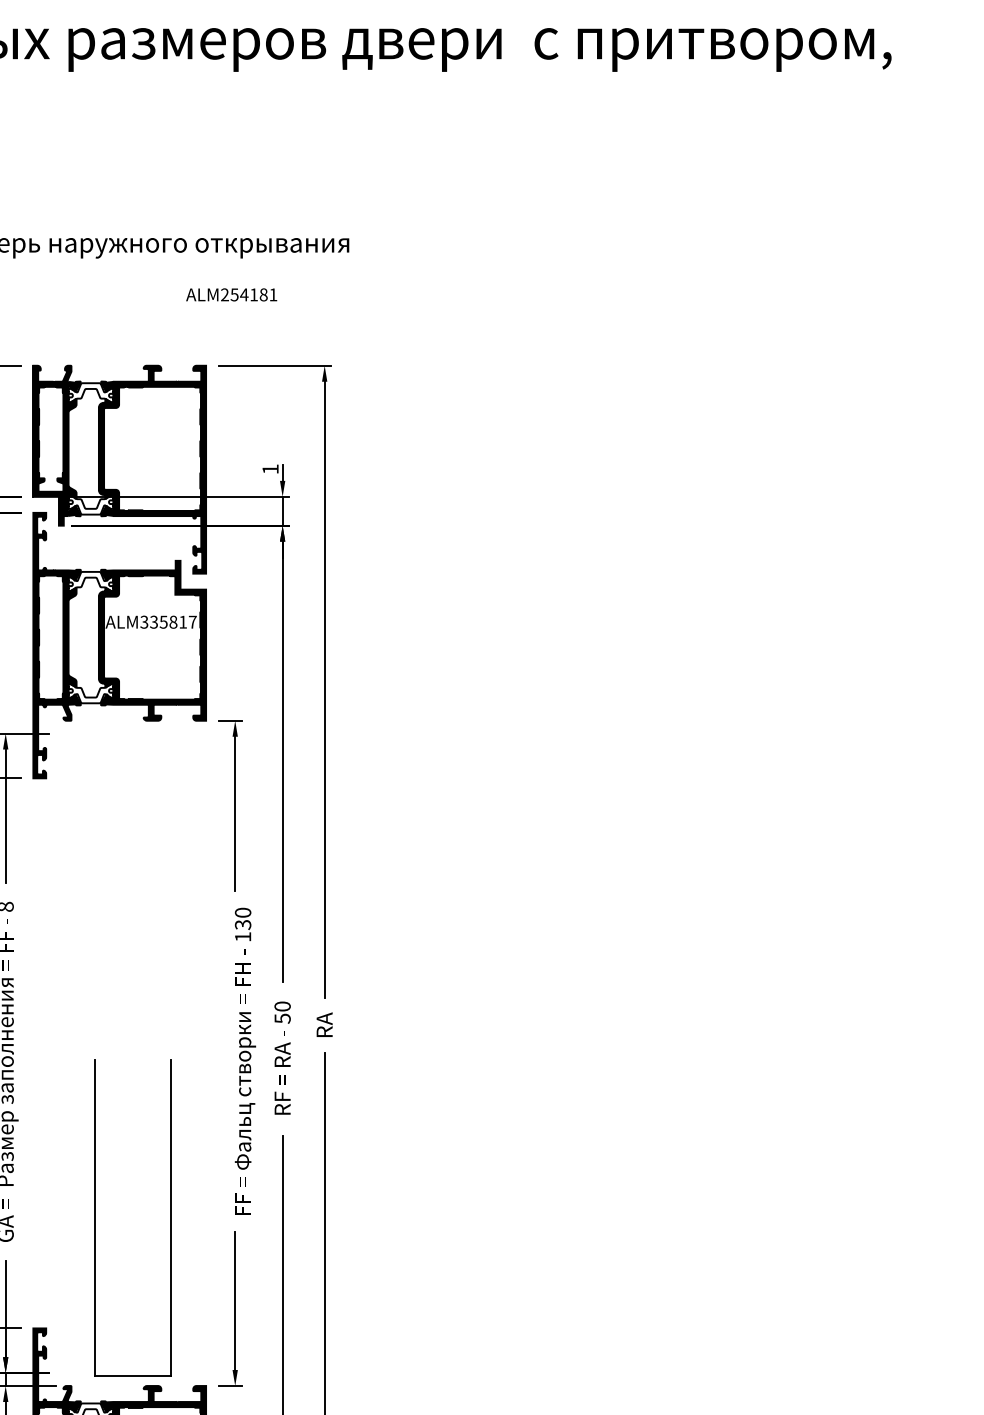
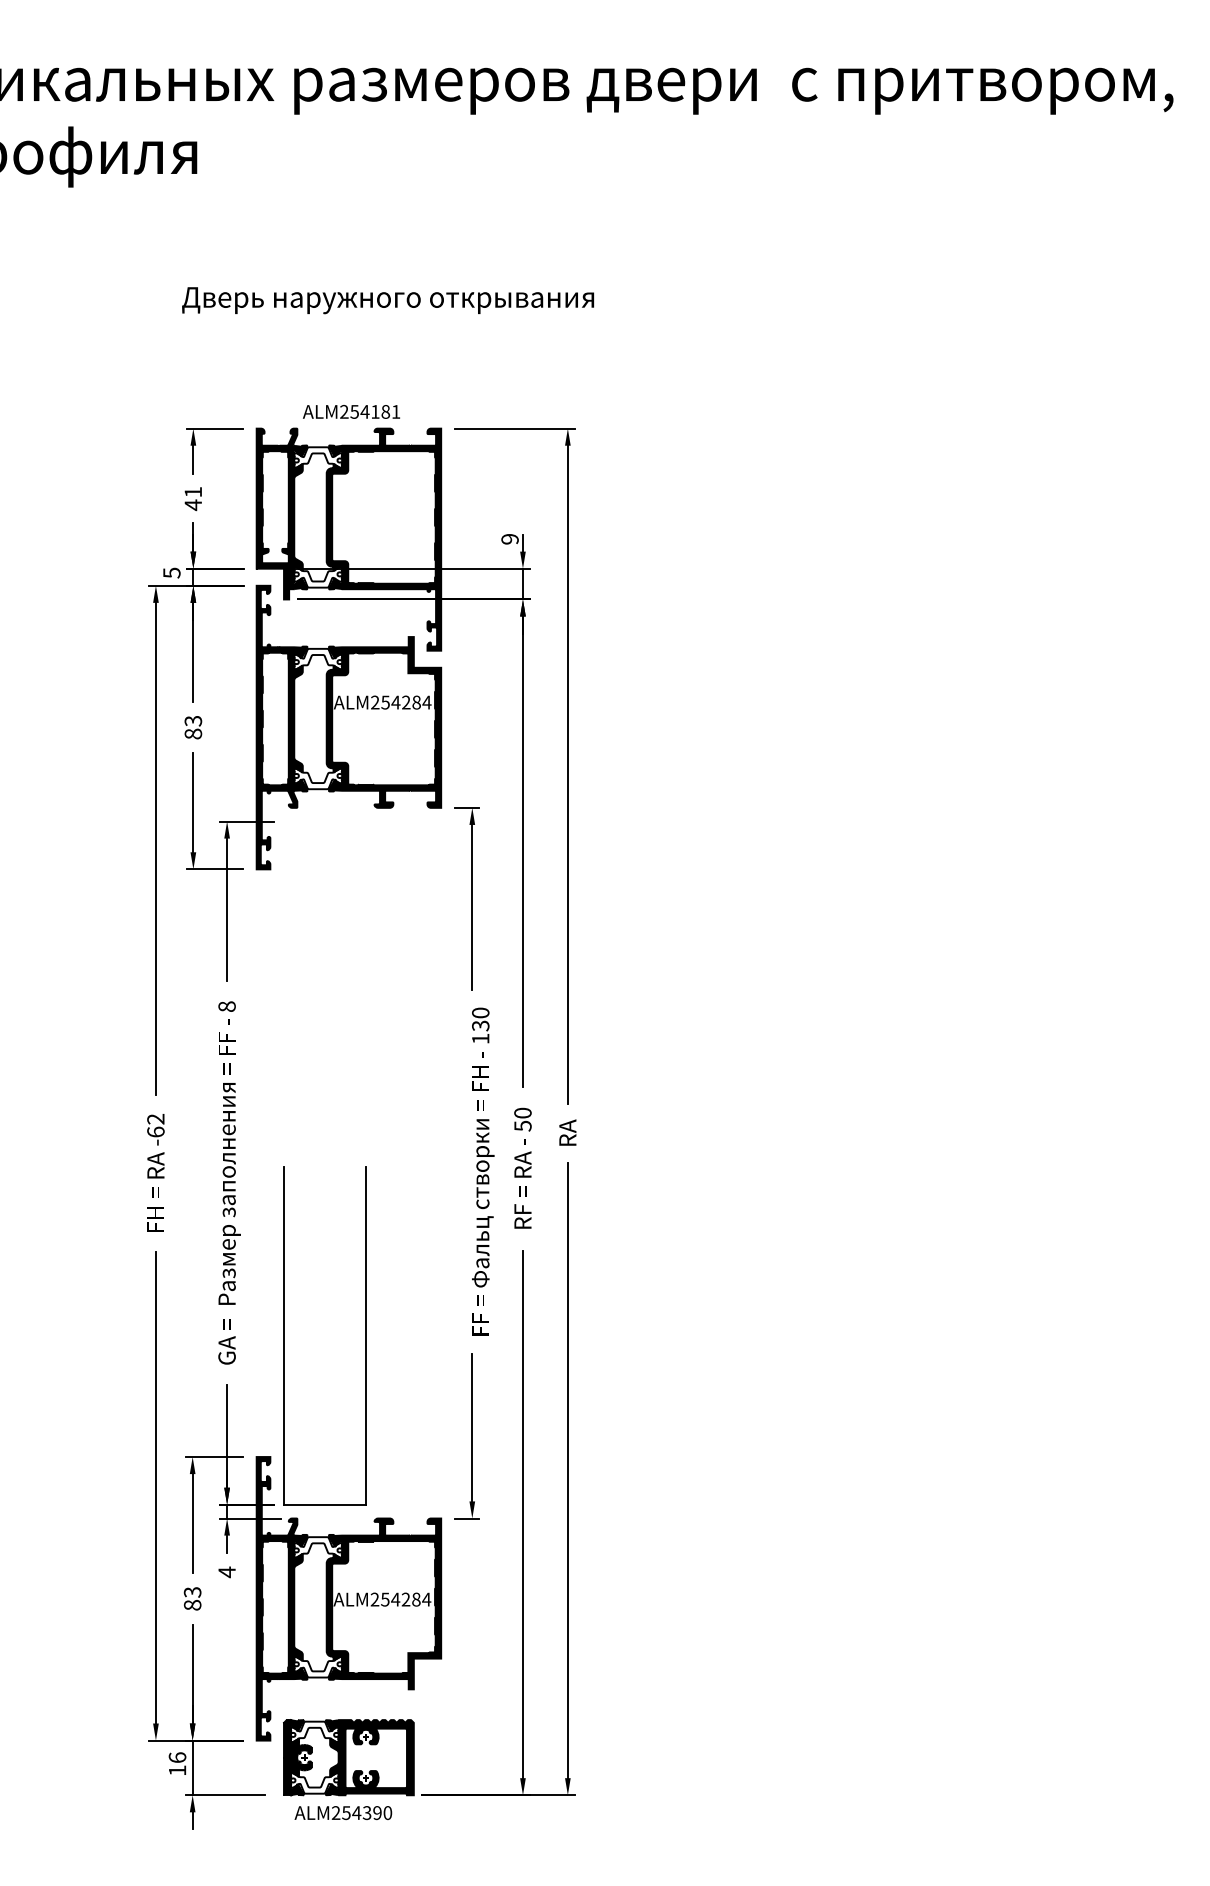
text: (231, 294) -> (351, 411), moved
text: (270, 469) -> (509, 539), 1 -> 9
text: (168, 622) -> (401, 702), ALM335817 -> ALM254284
part: (94, 1217) -> (284, 1335), moved

